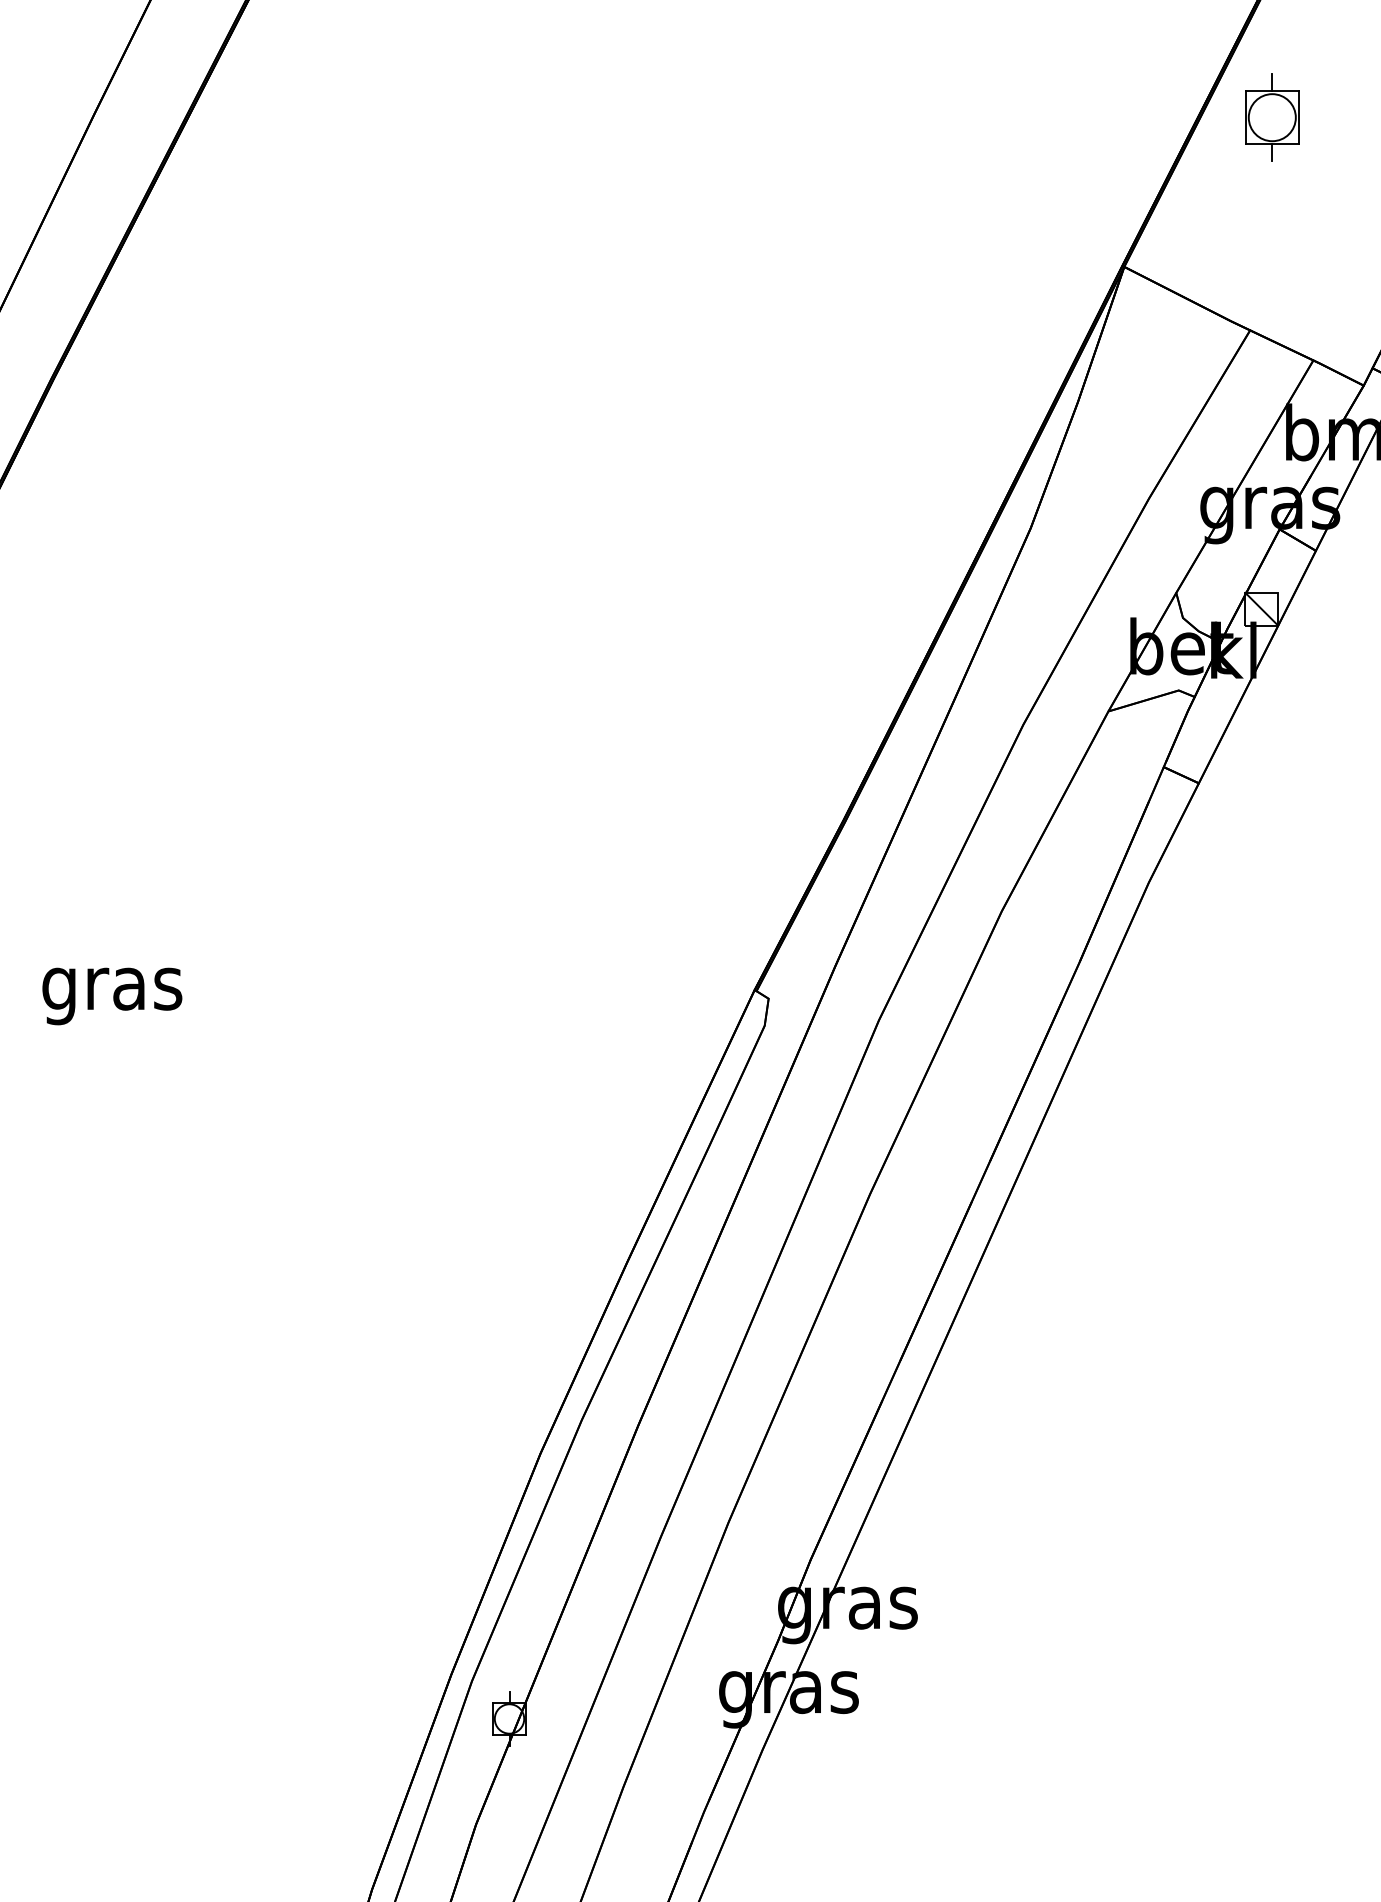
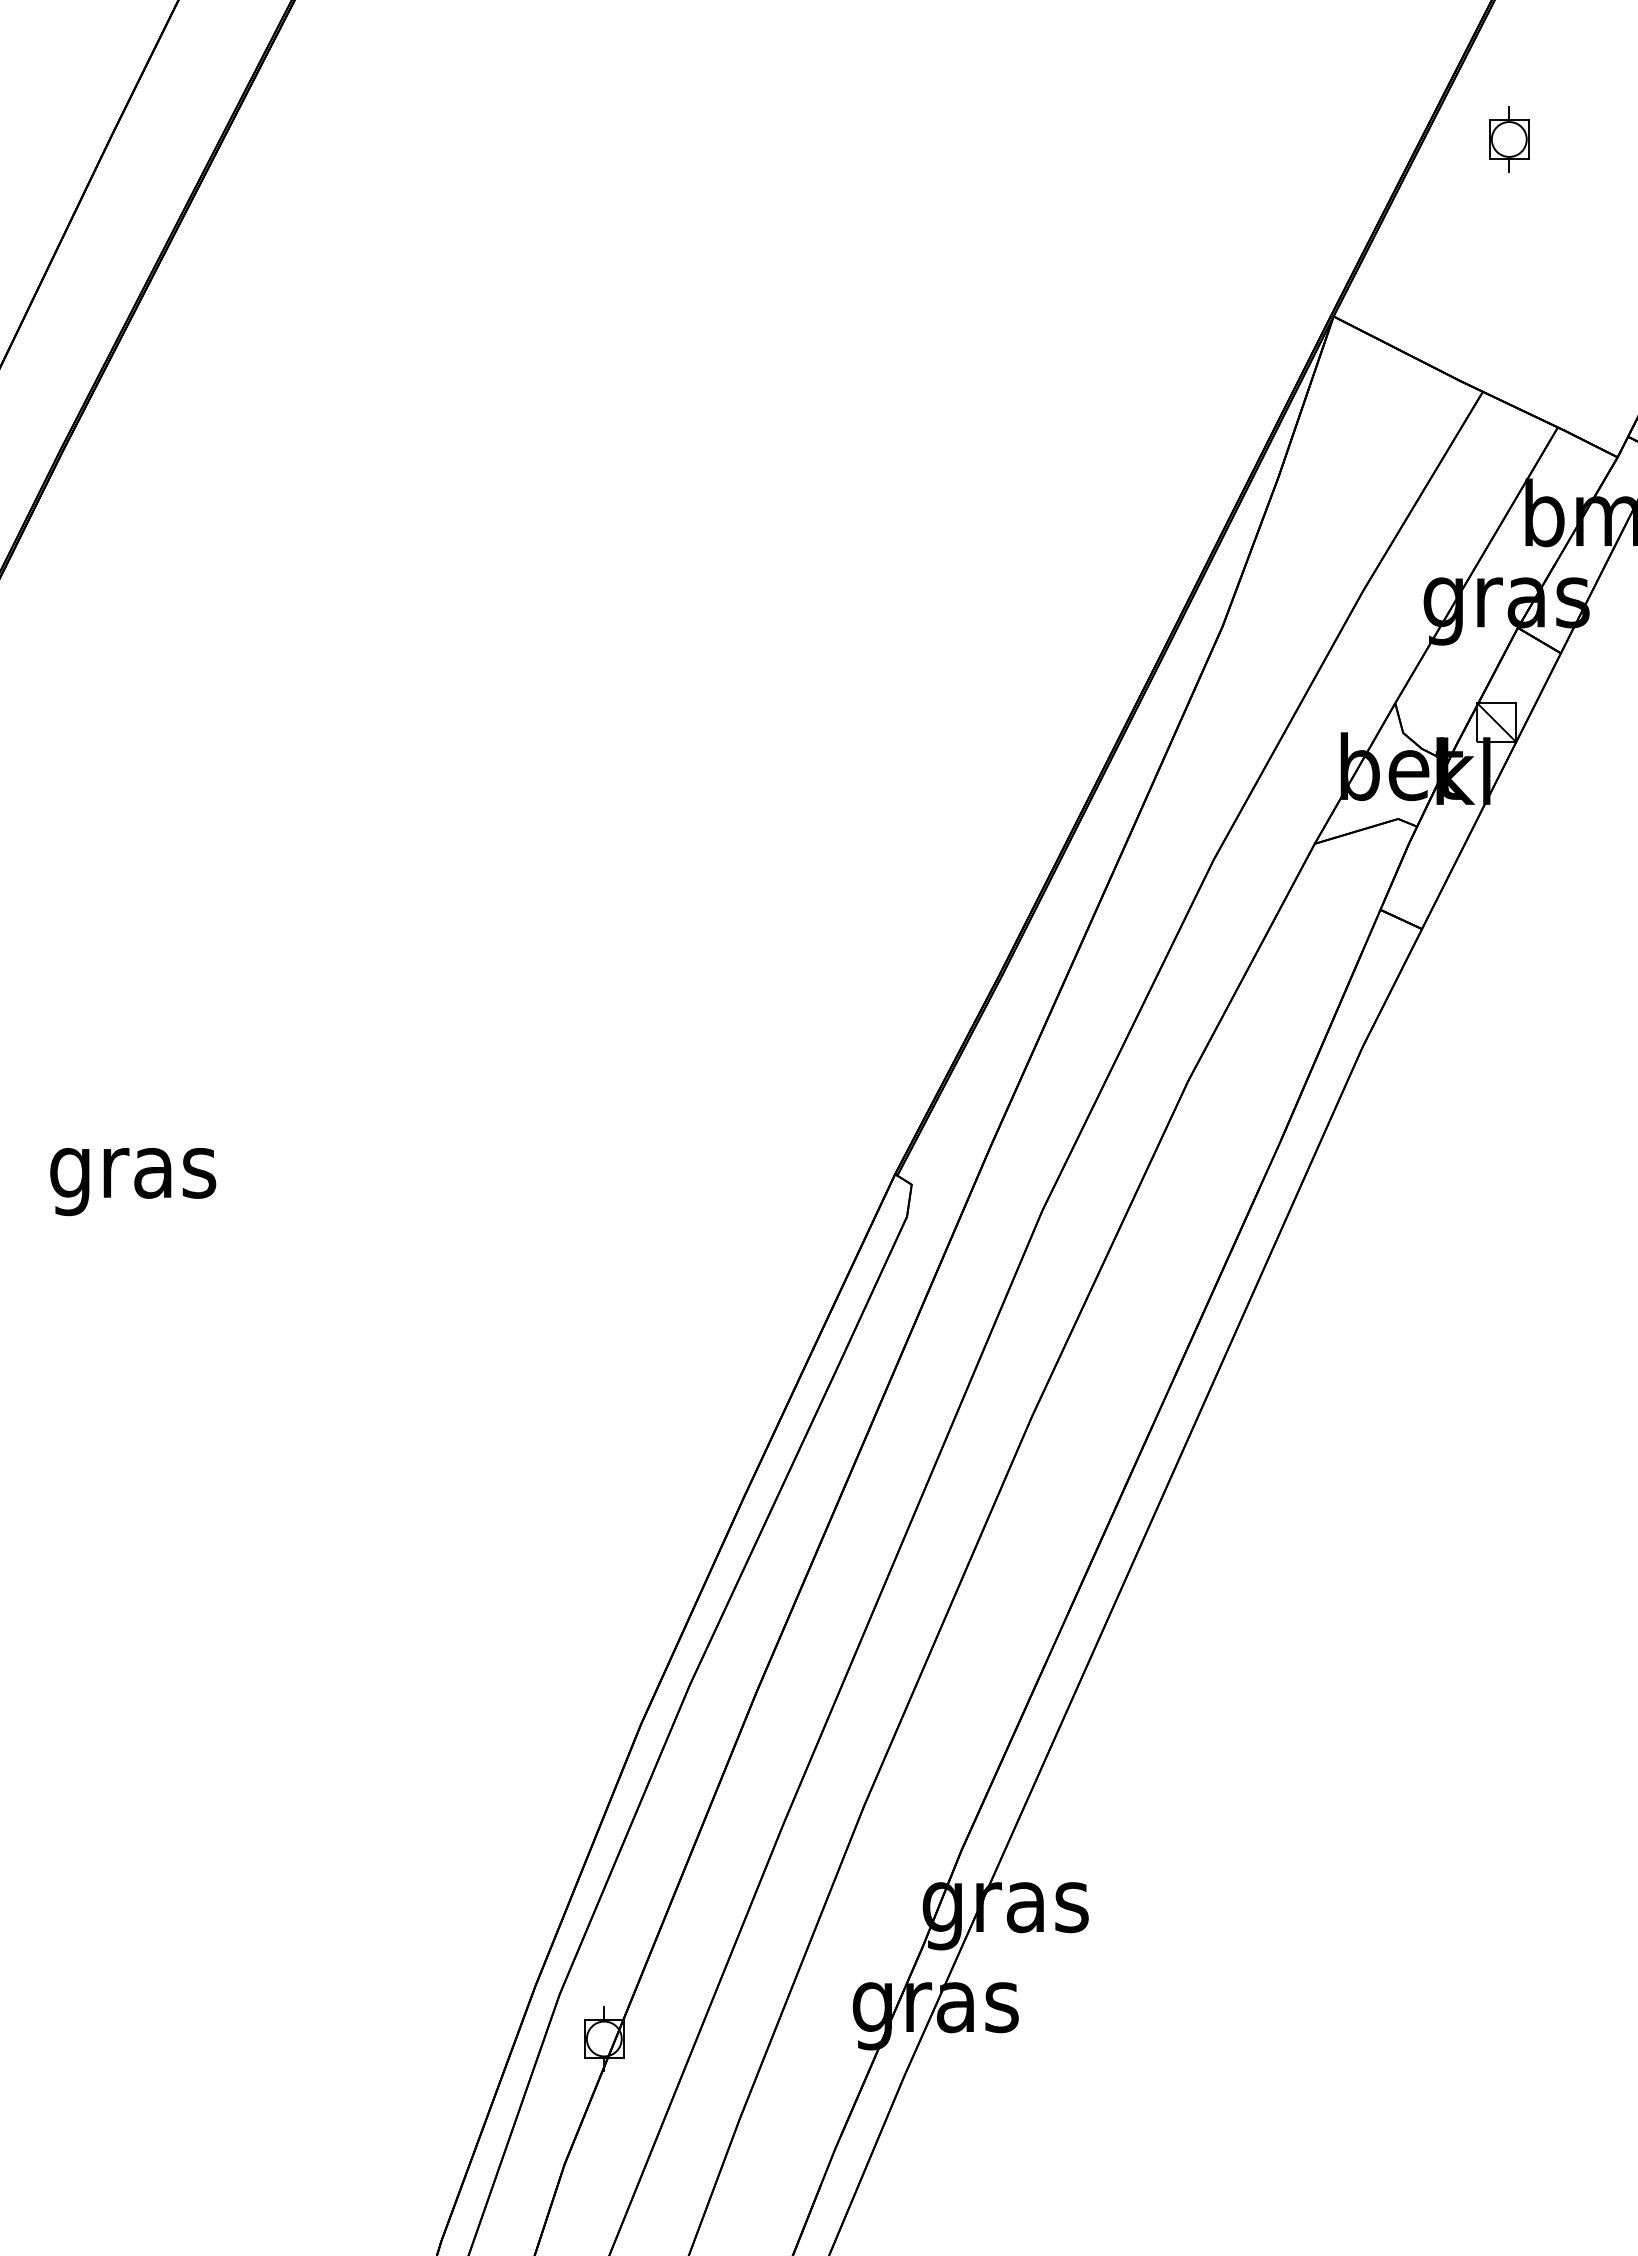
part: (1272, 117) -> (1509, 139), size x0.62

